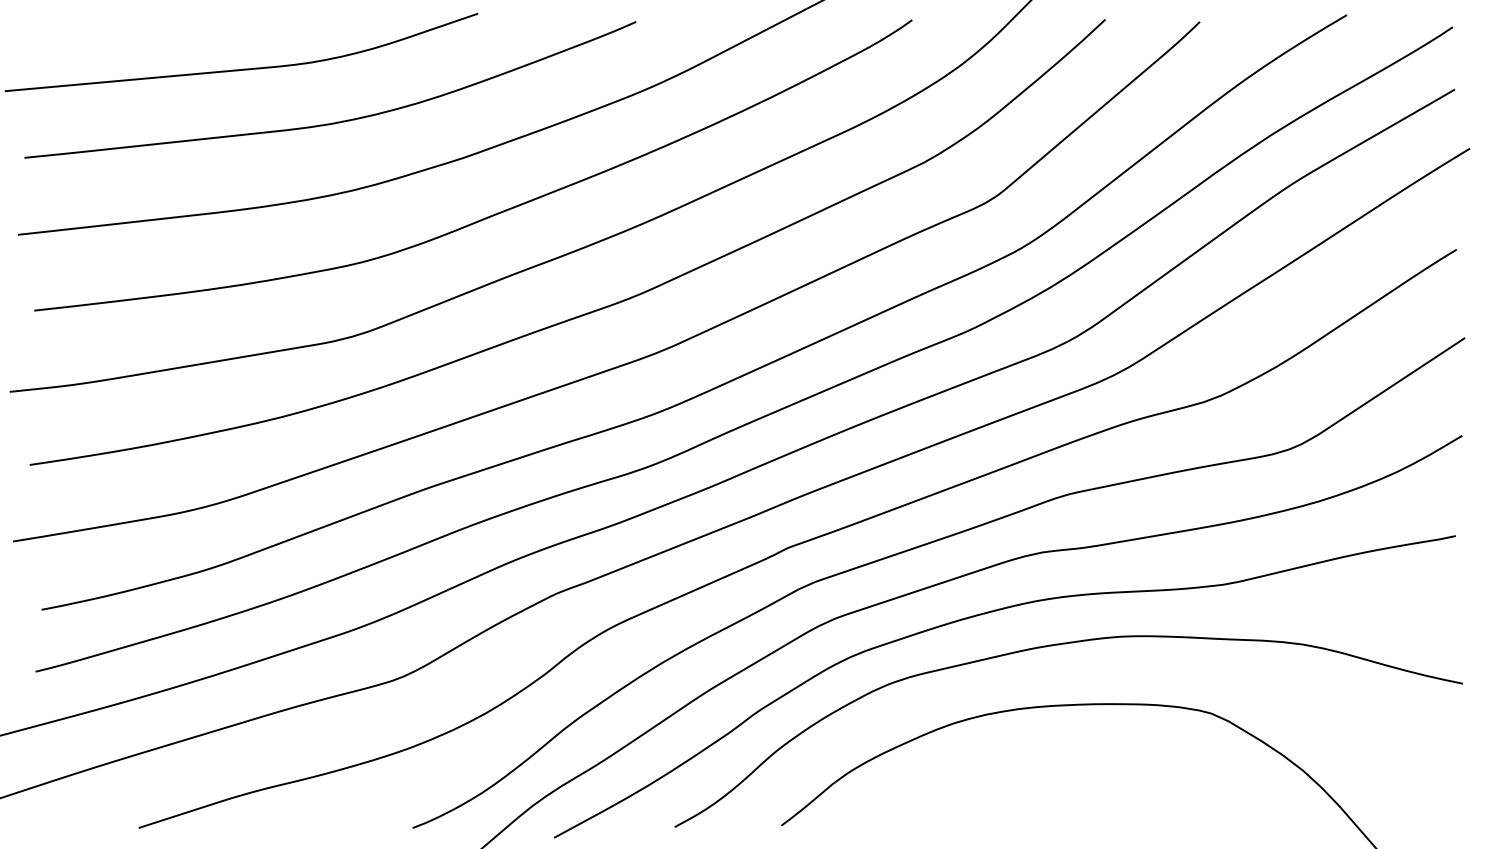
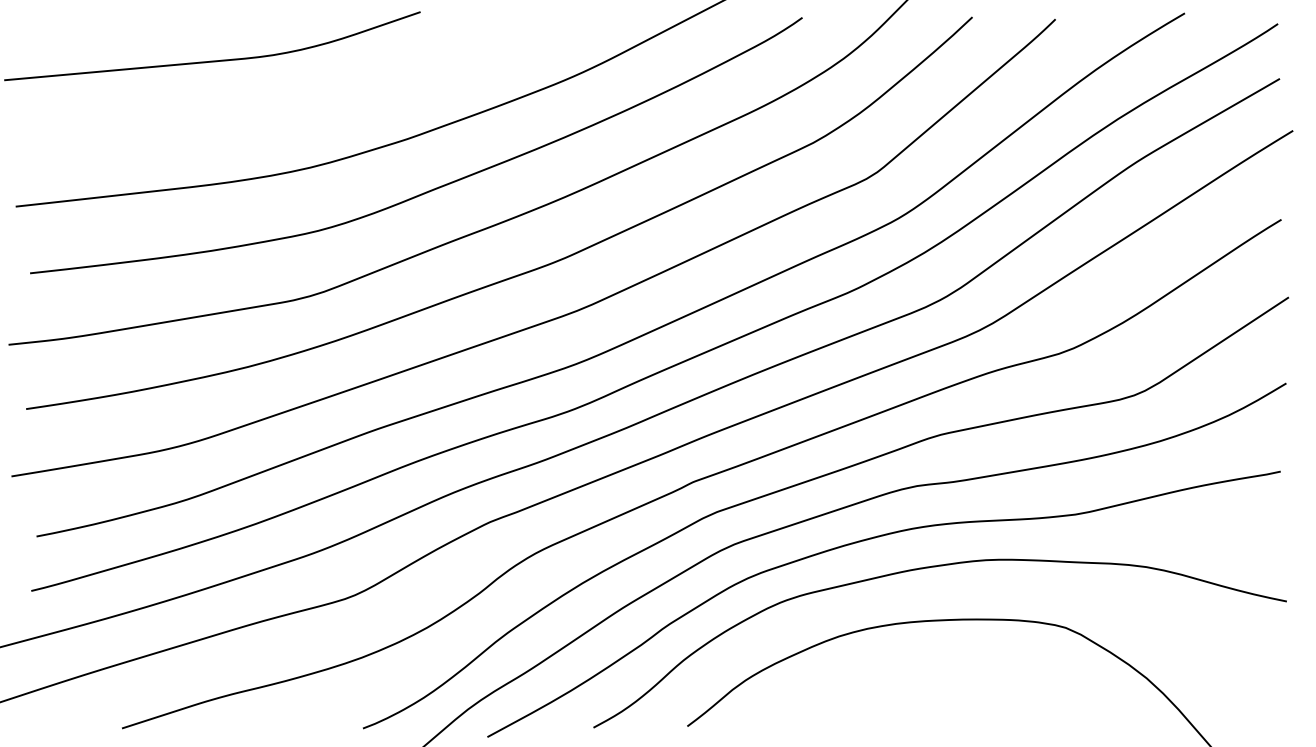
curve: (339, 121) -> (298, 106), removed

